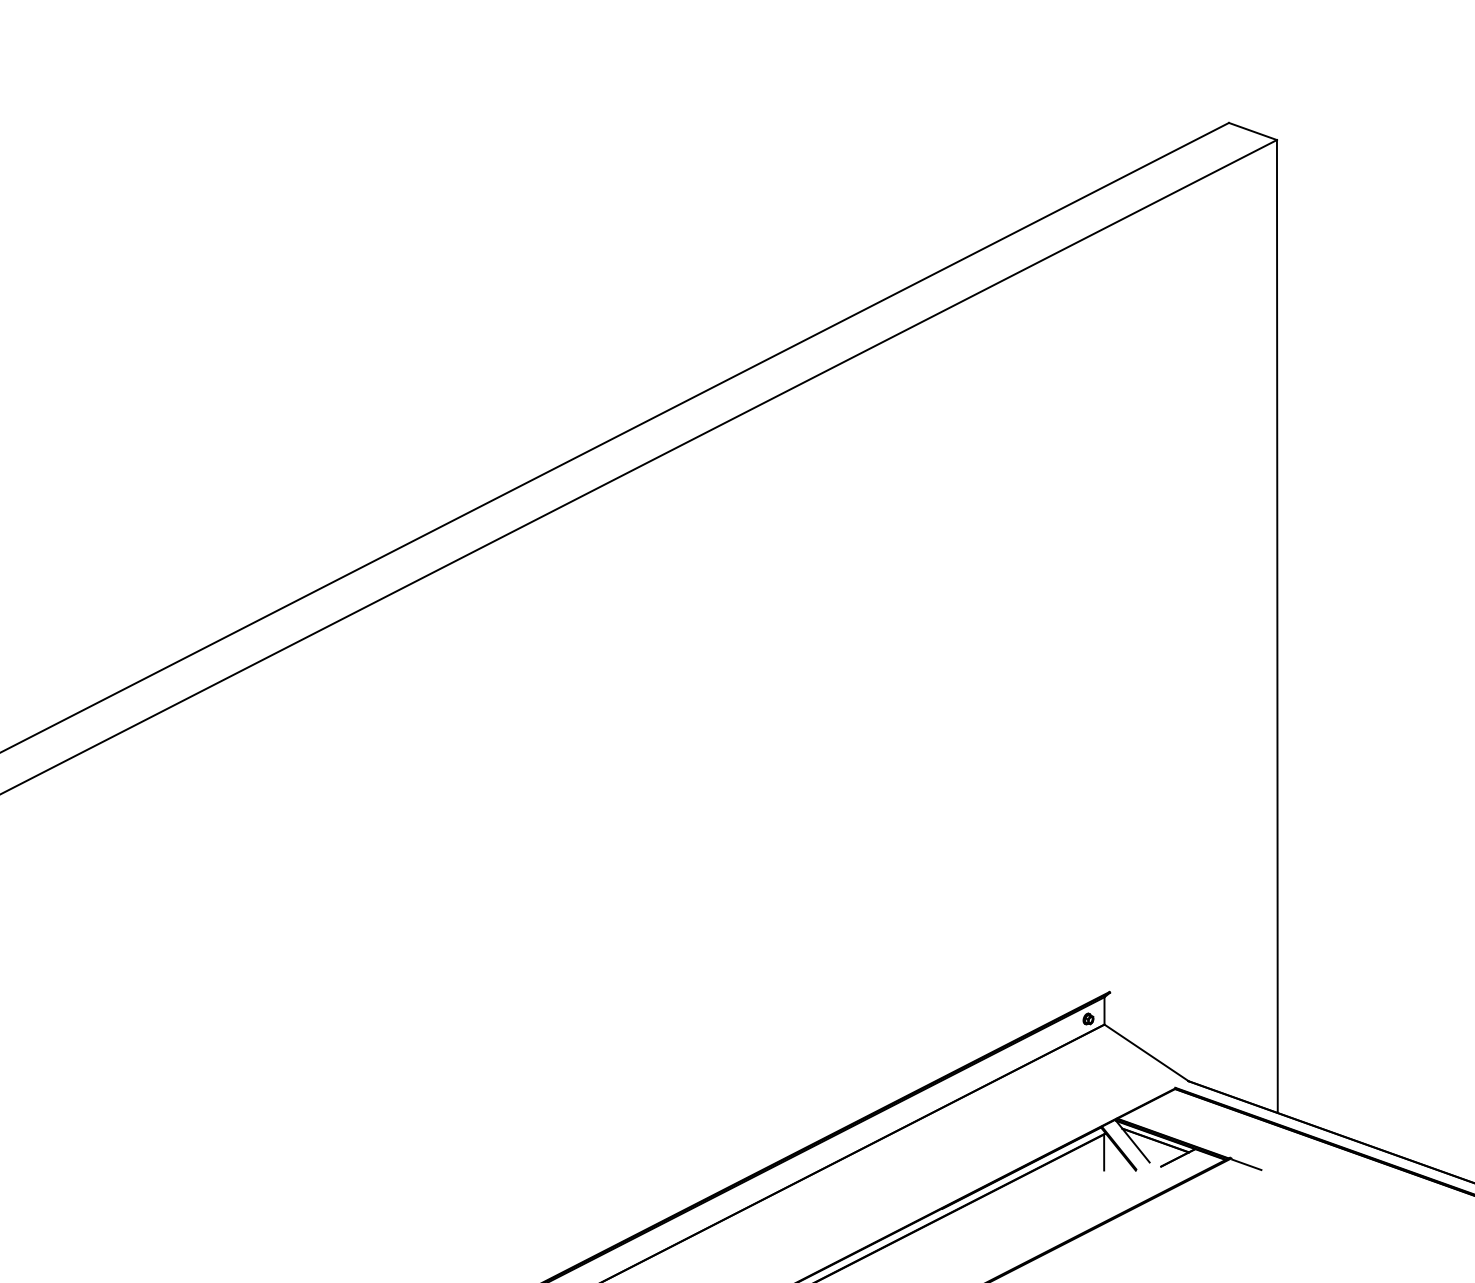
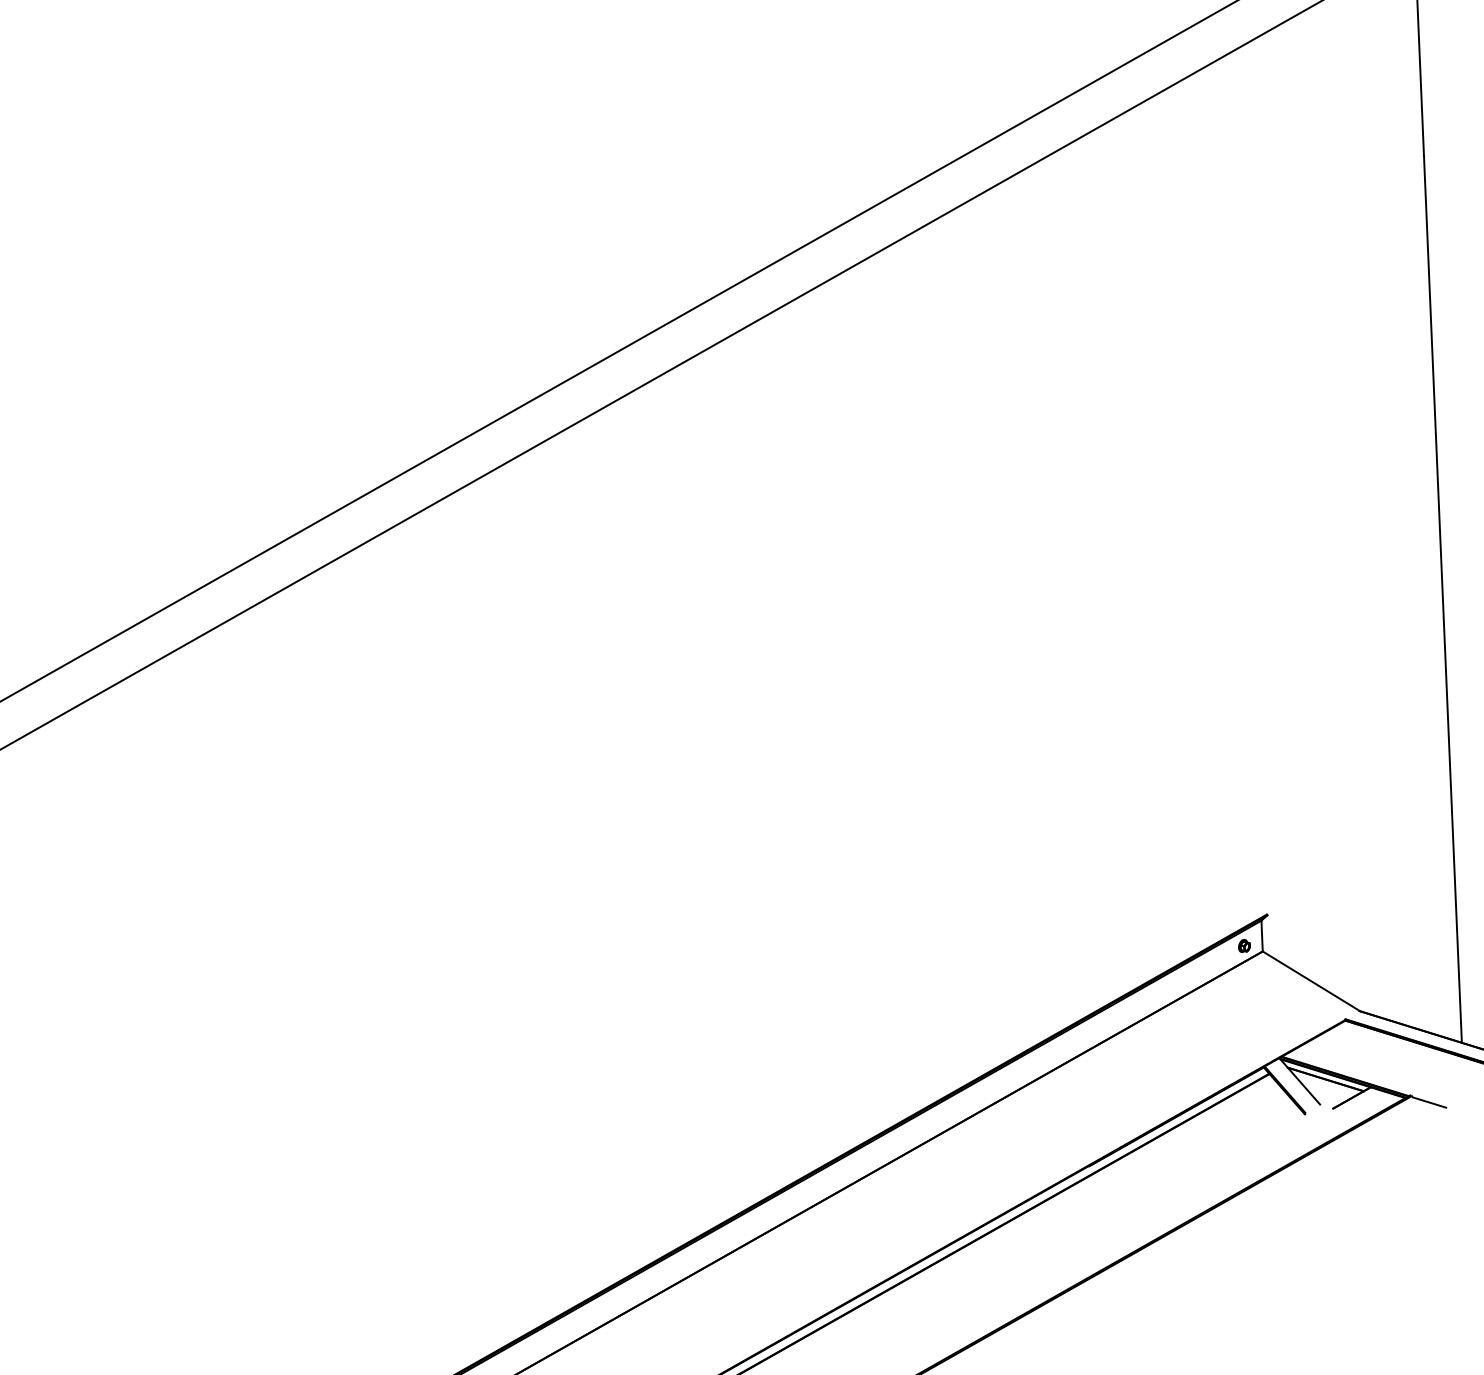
line: (1104, 1152) -> (1268, 1095), removed

